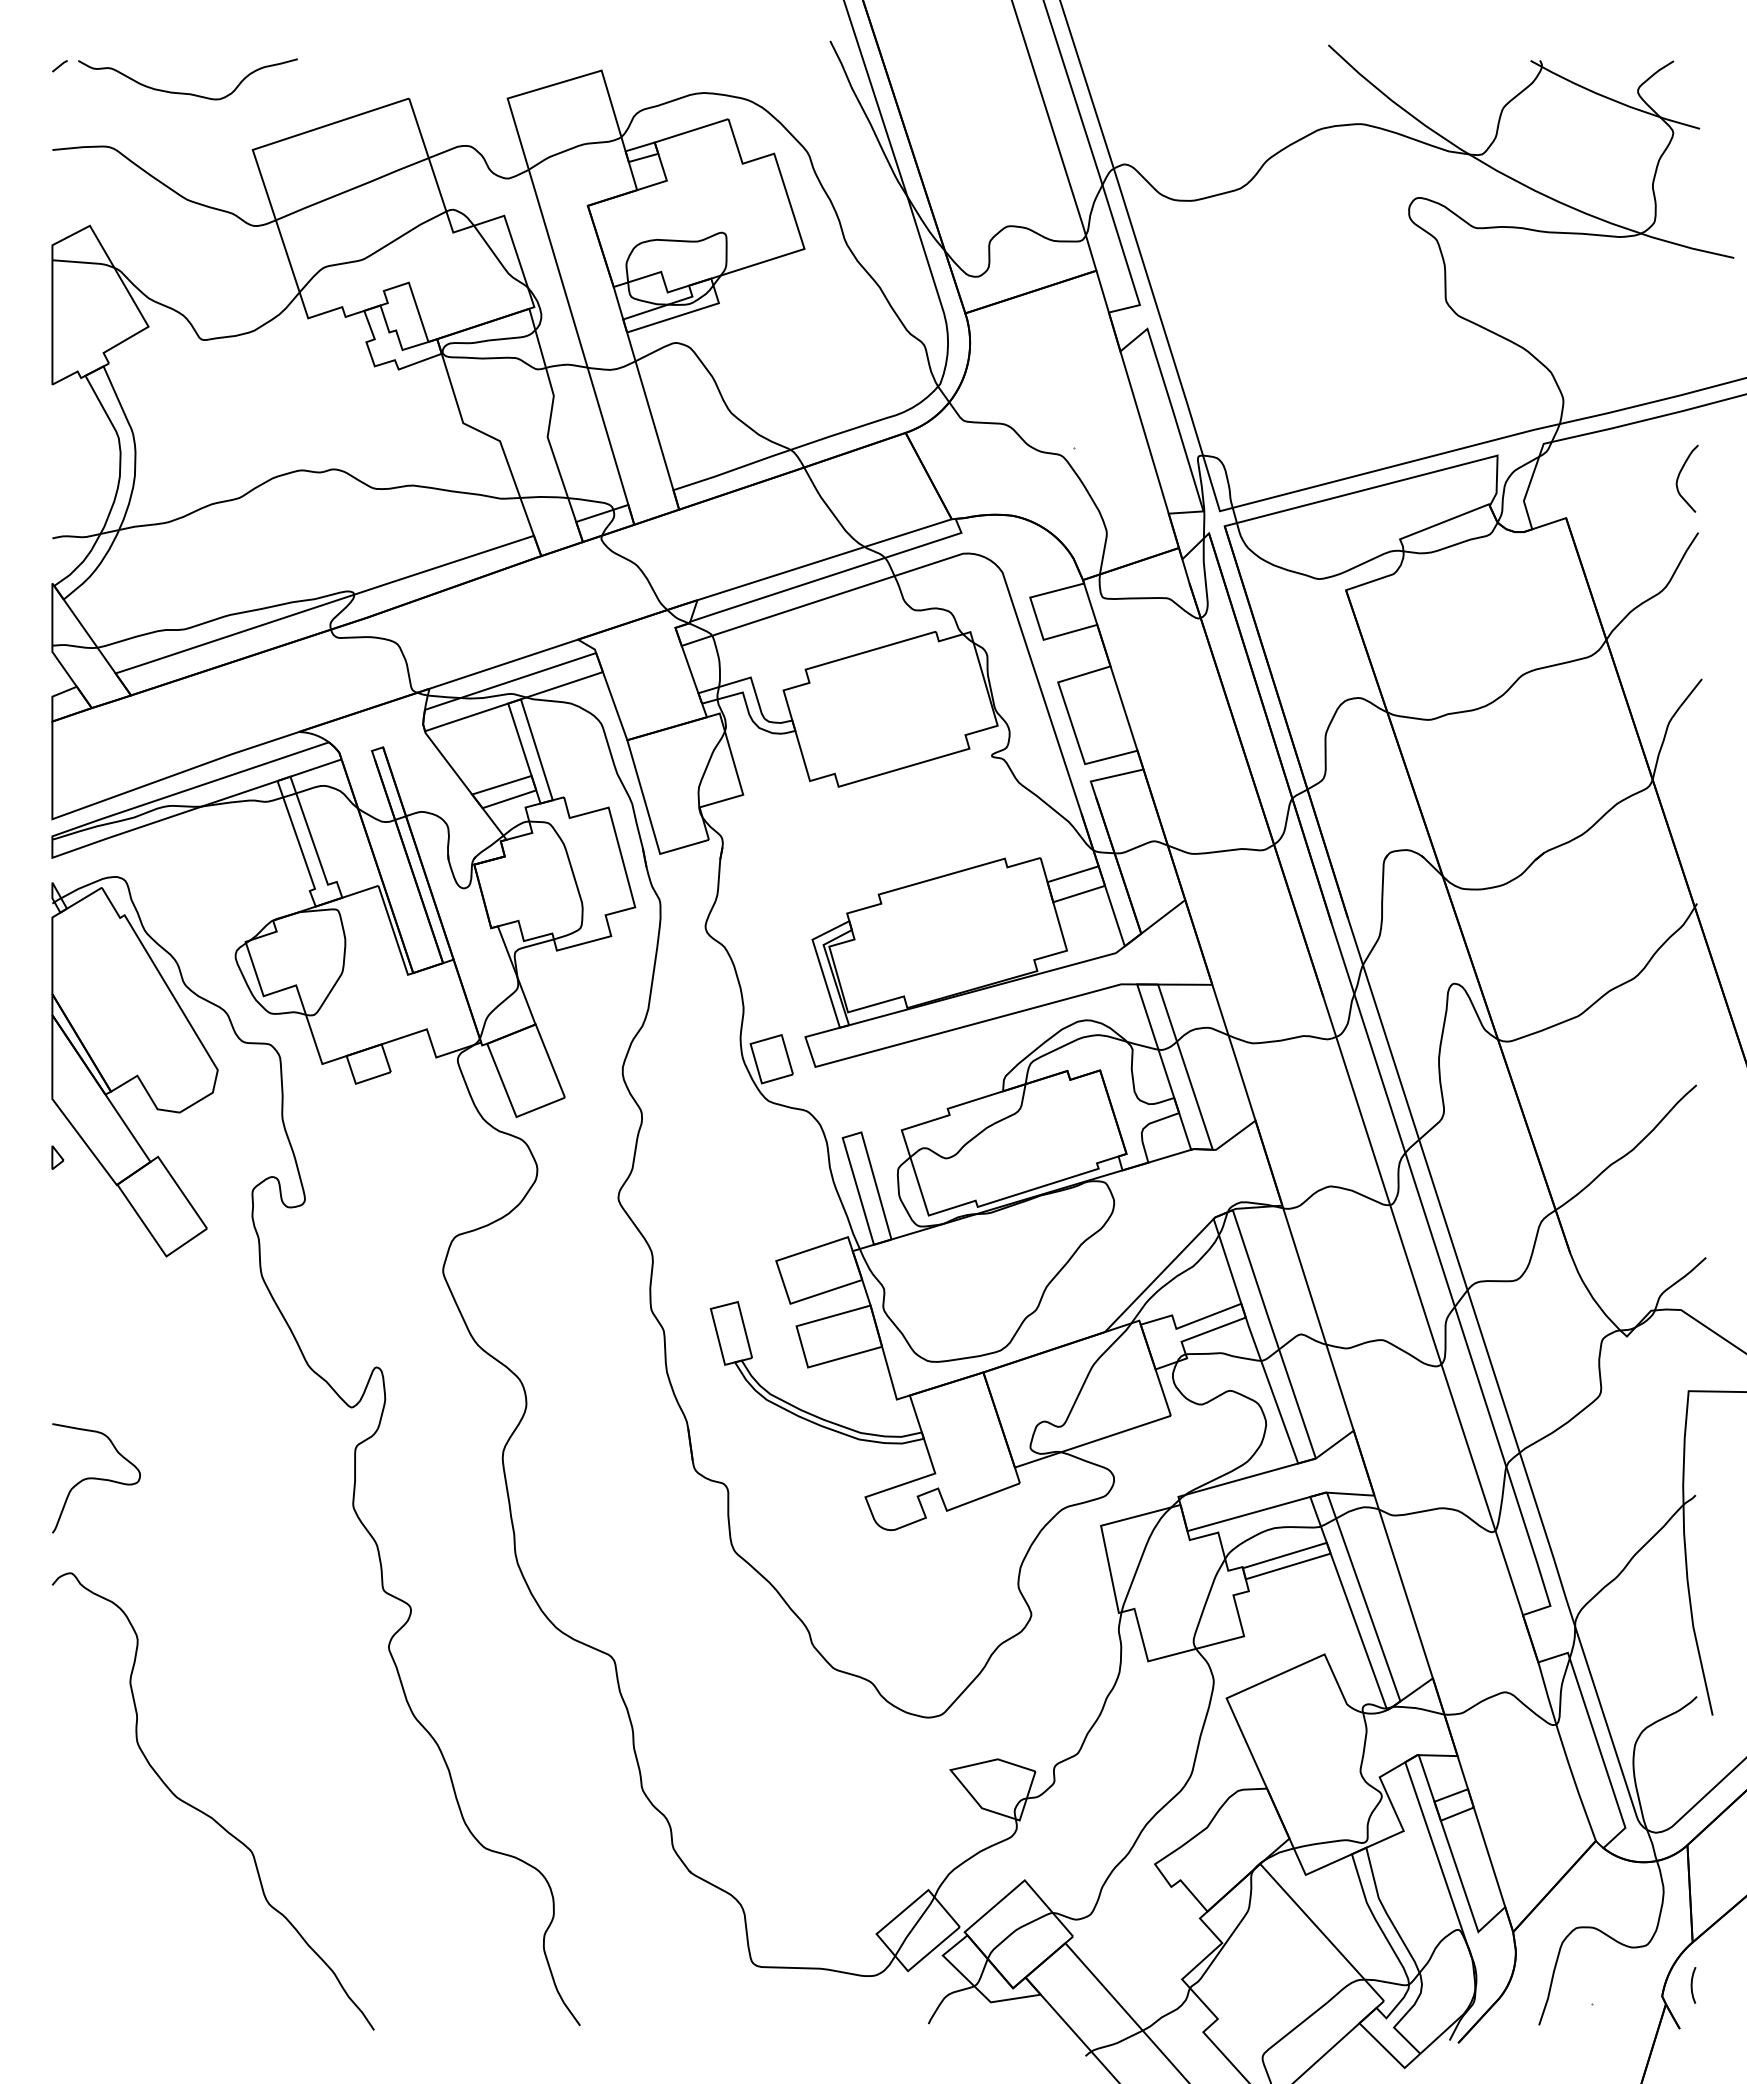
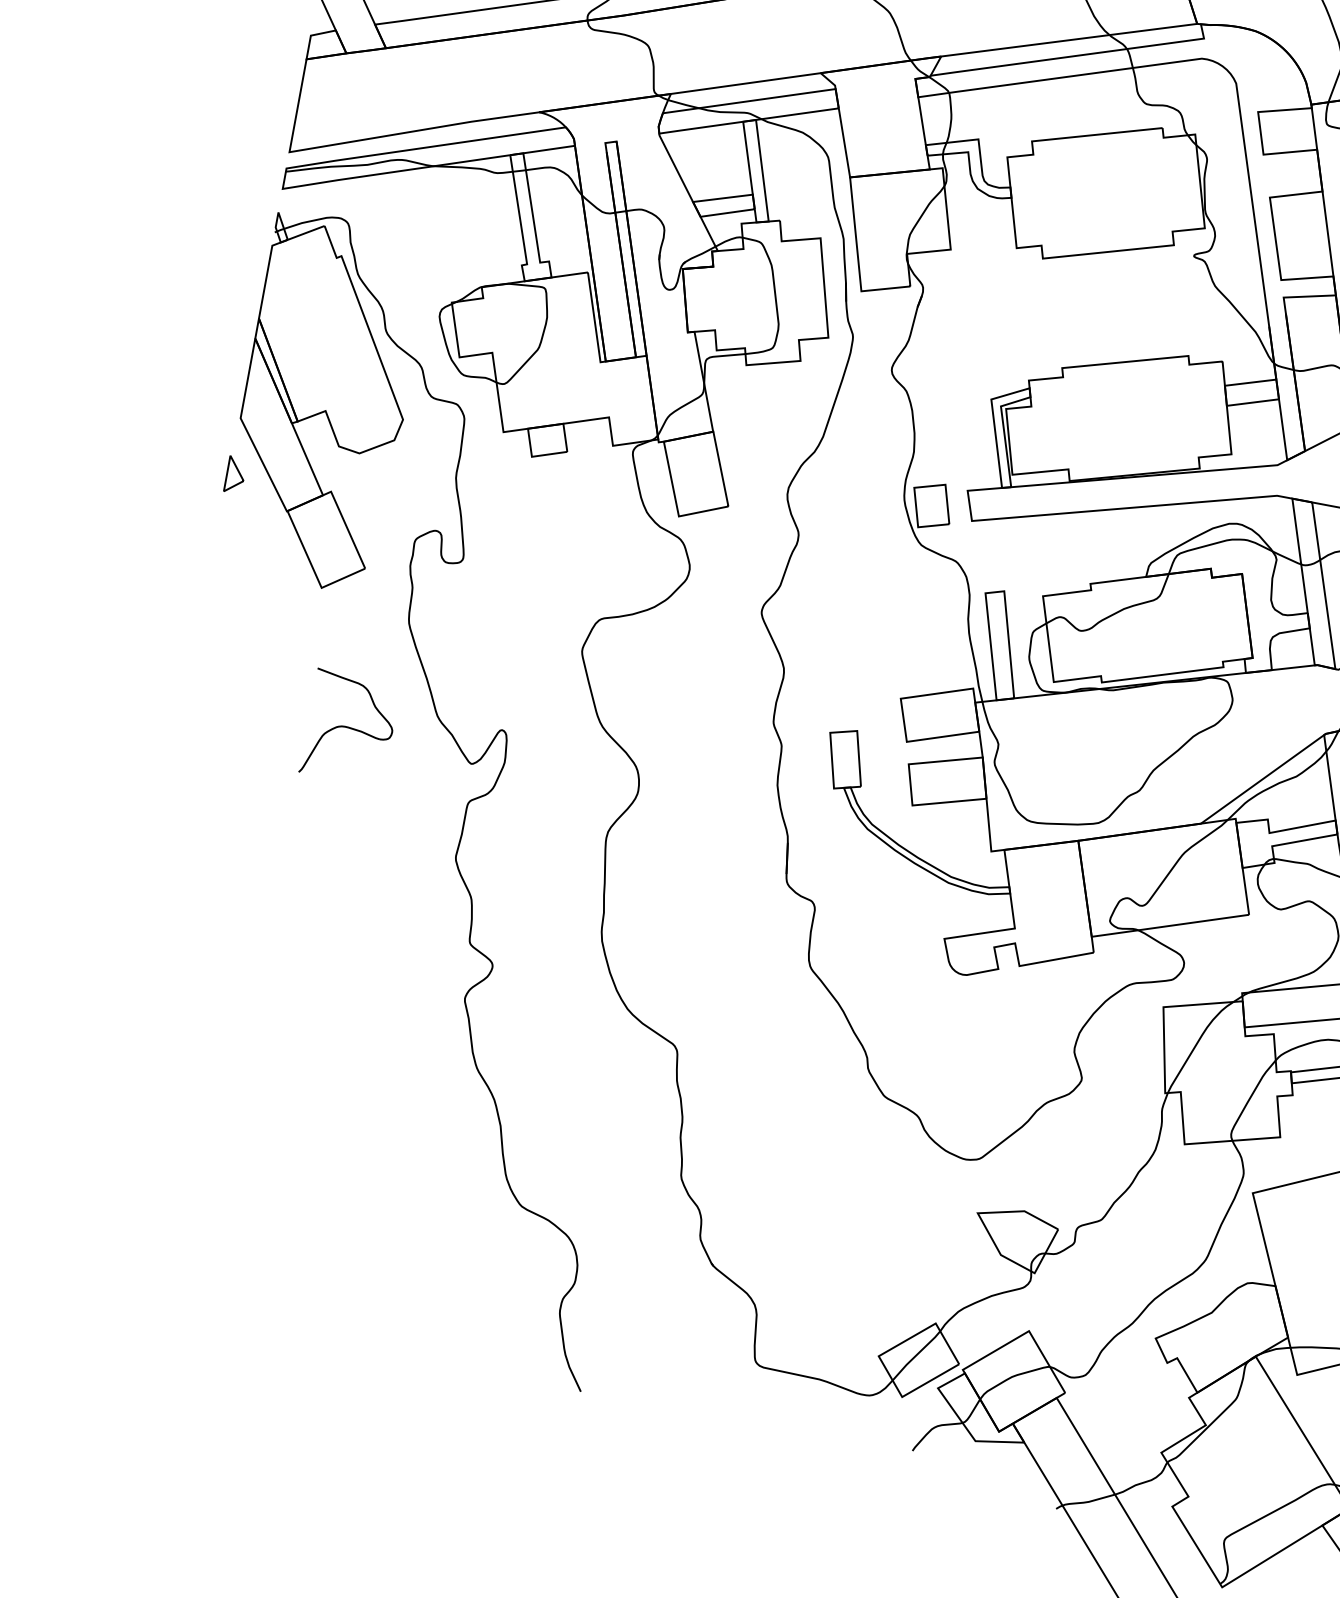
part: (57, 1157) -> (235, 474), size x1.6
part: (96, 1478) -> (350, 727), moved
curve: (206, 1813) -> (262, 1124), removed

